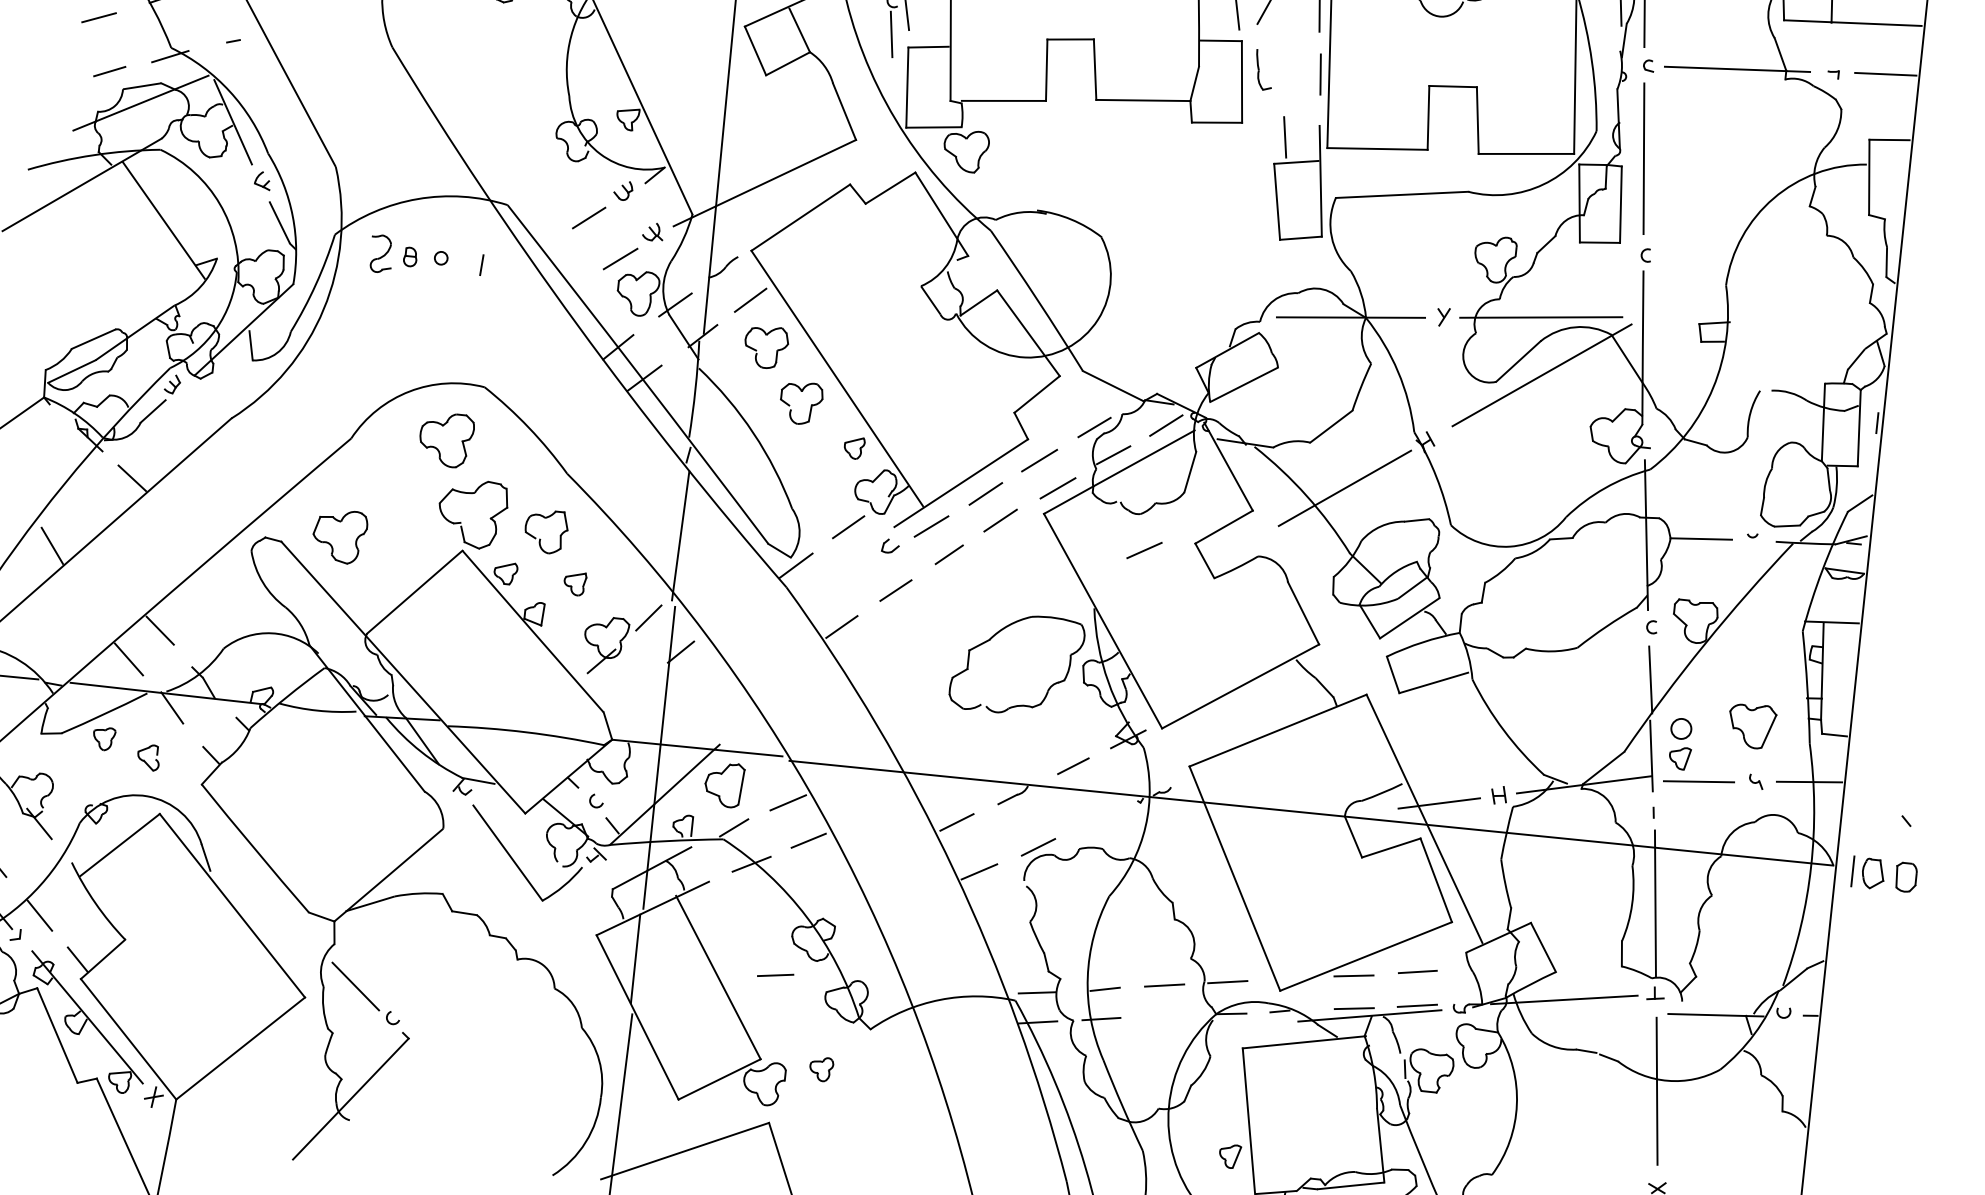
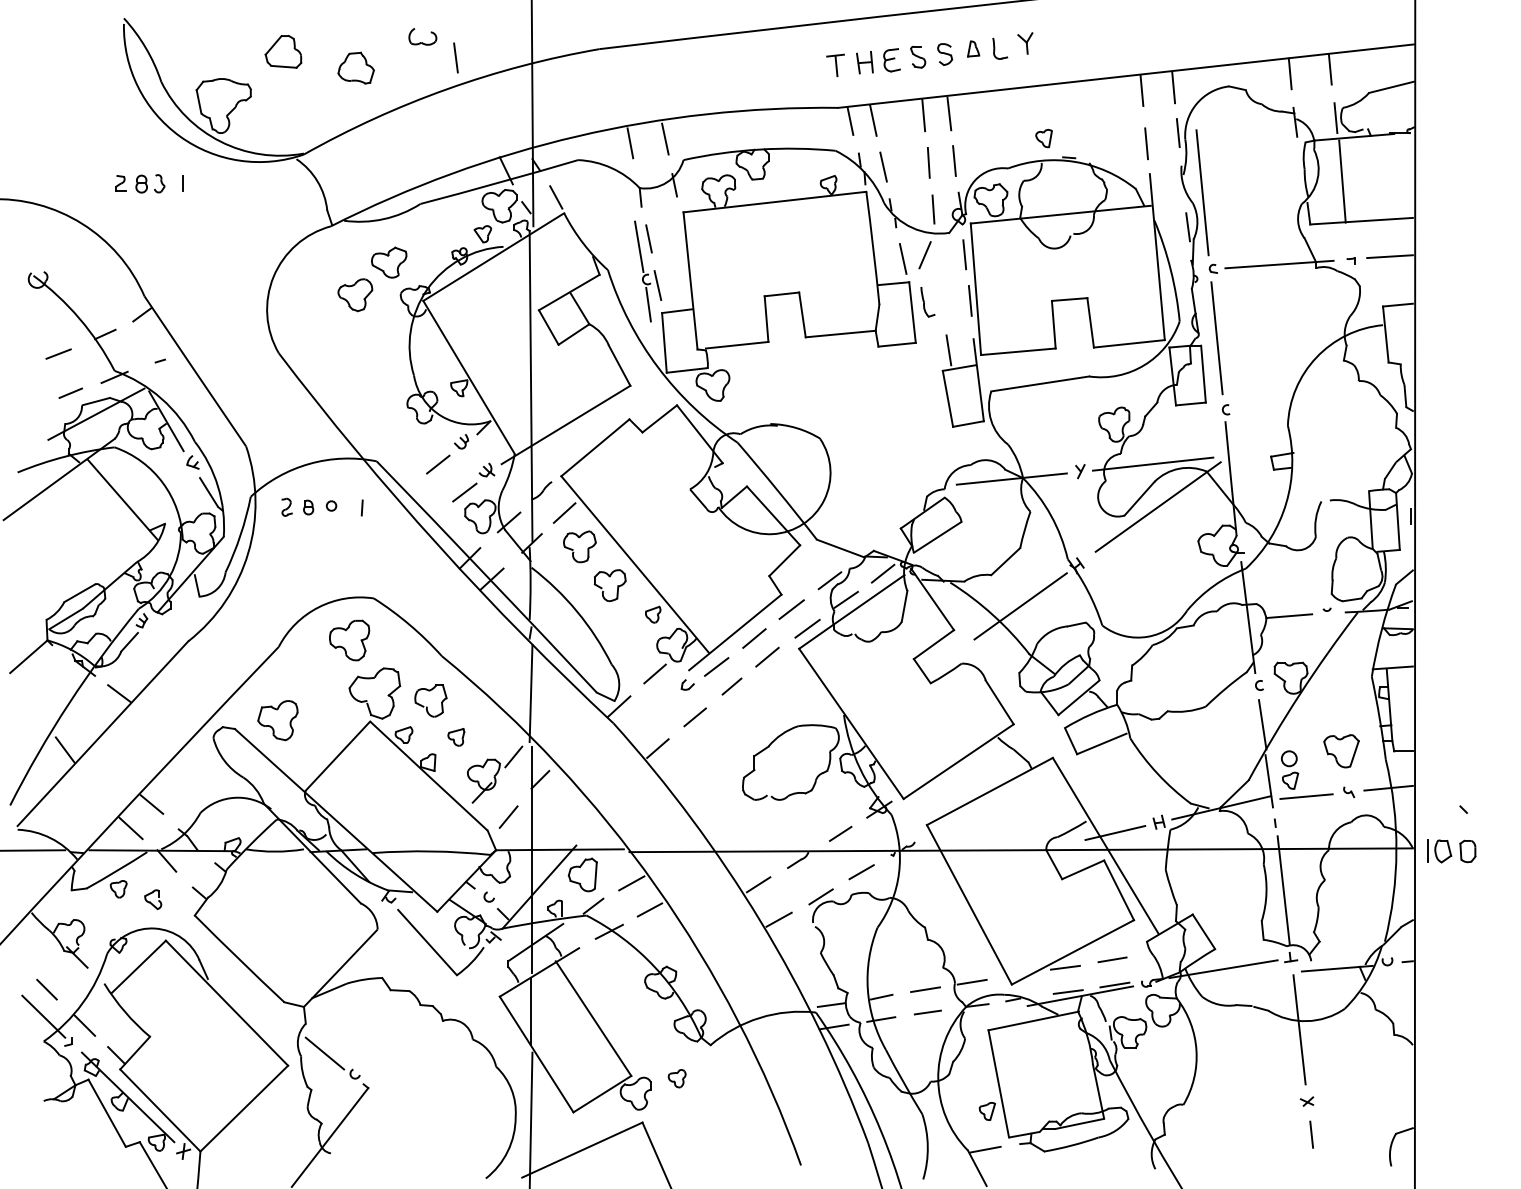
part: (381, 252) -> (286, 506), size x0.62
line: (1144, 550) -> (861, 872), moved
line: (633, 696) -> (508, 816), added
line: (775, 975) -> (927, 1012), moved

